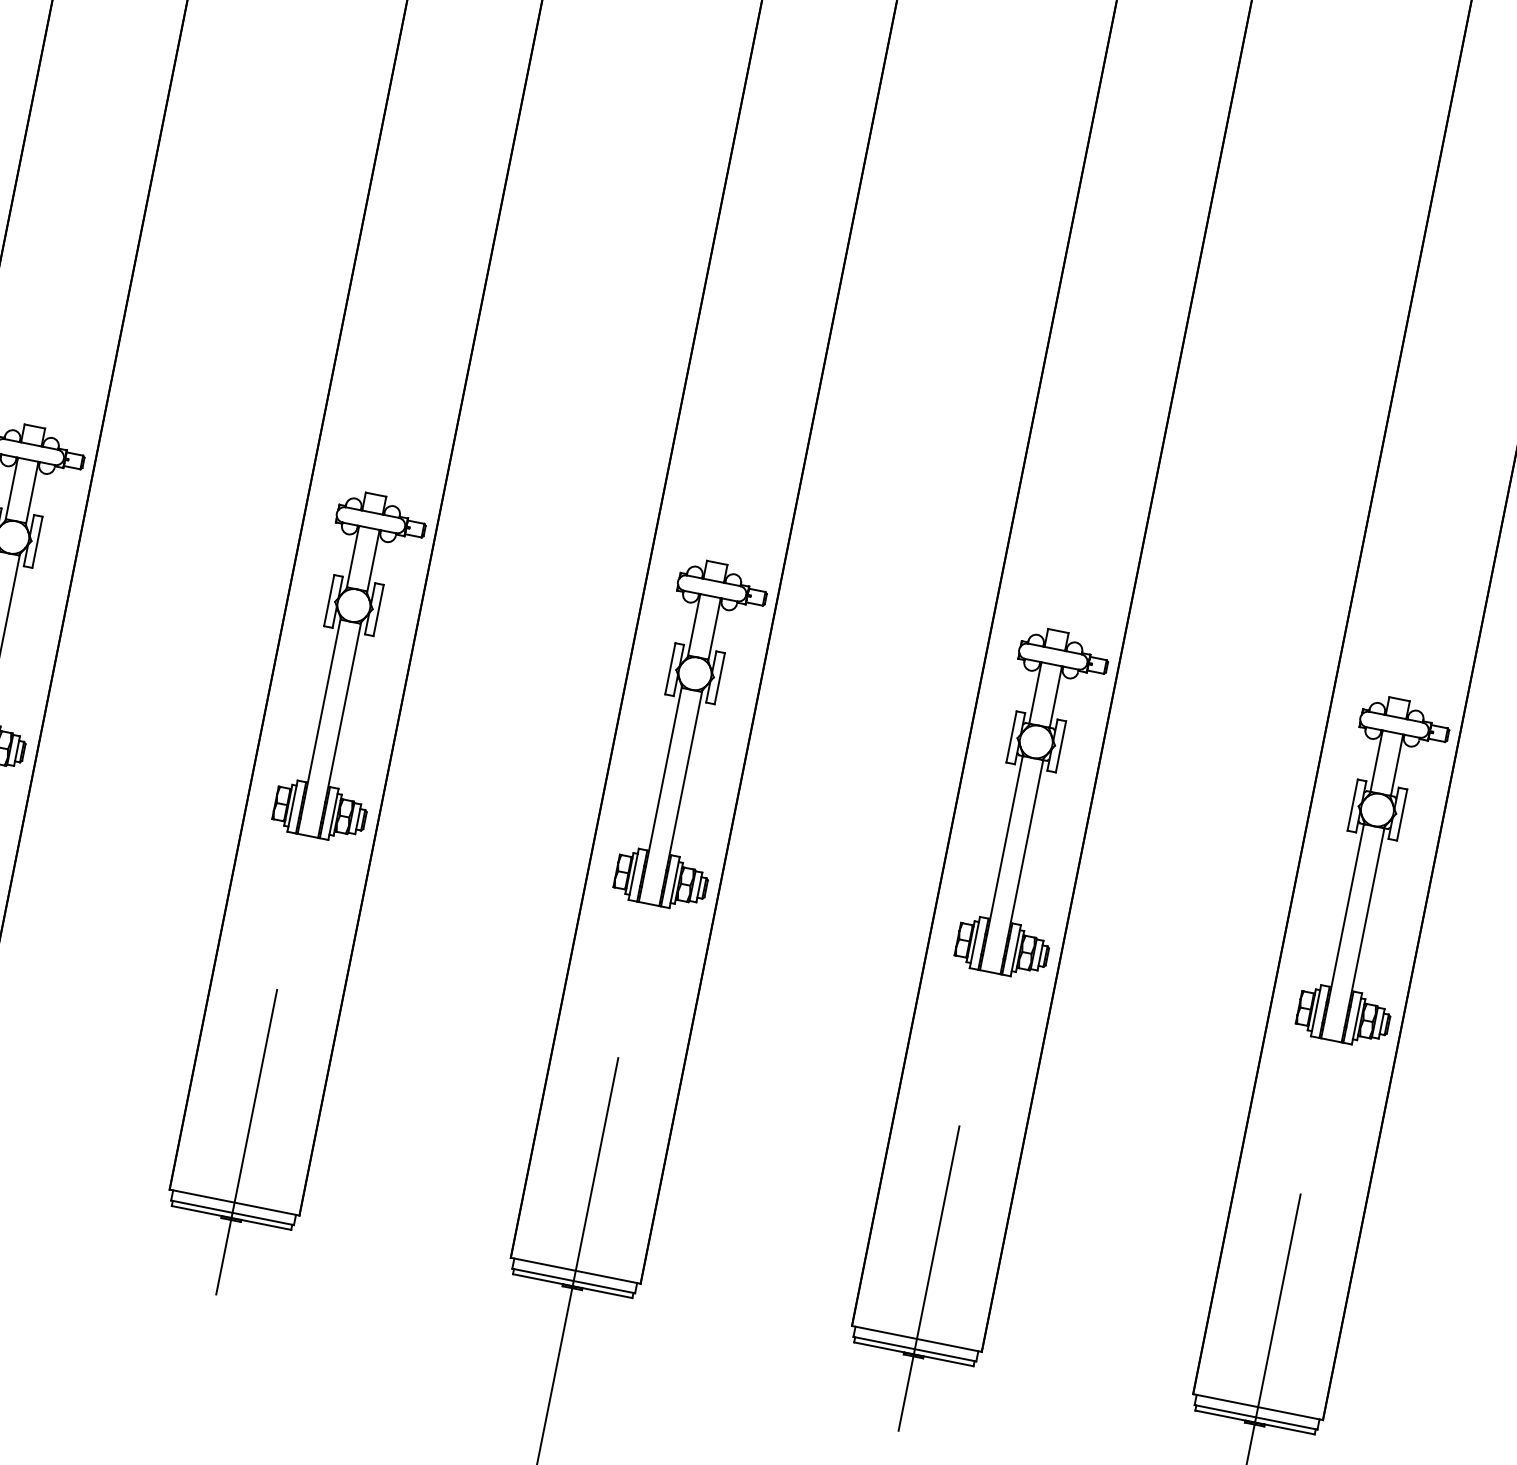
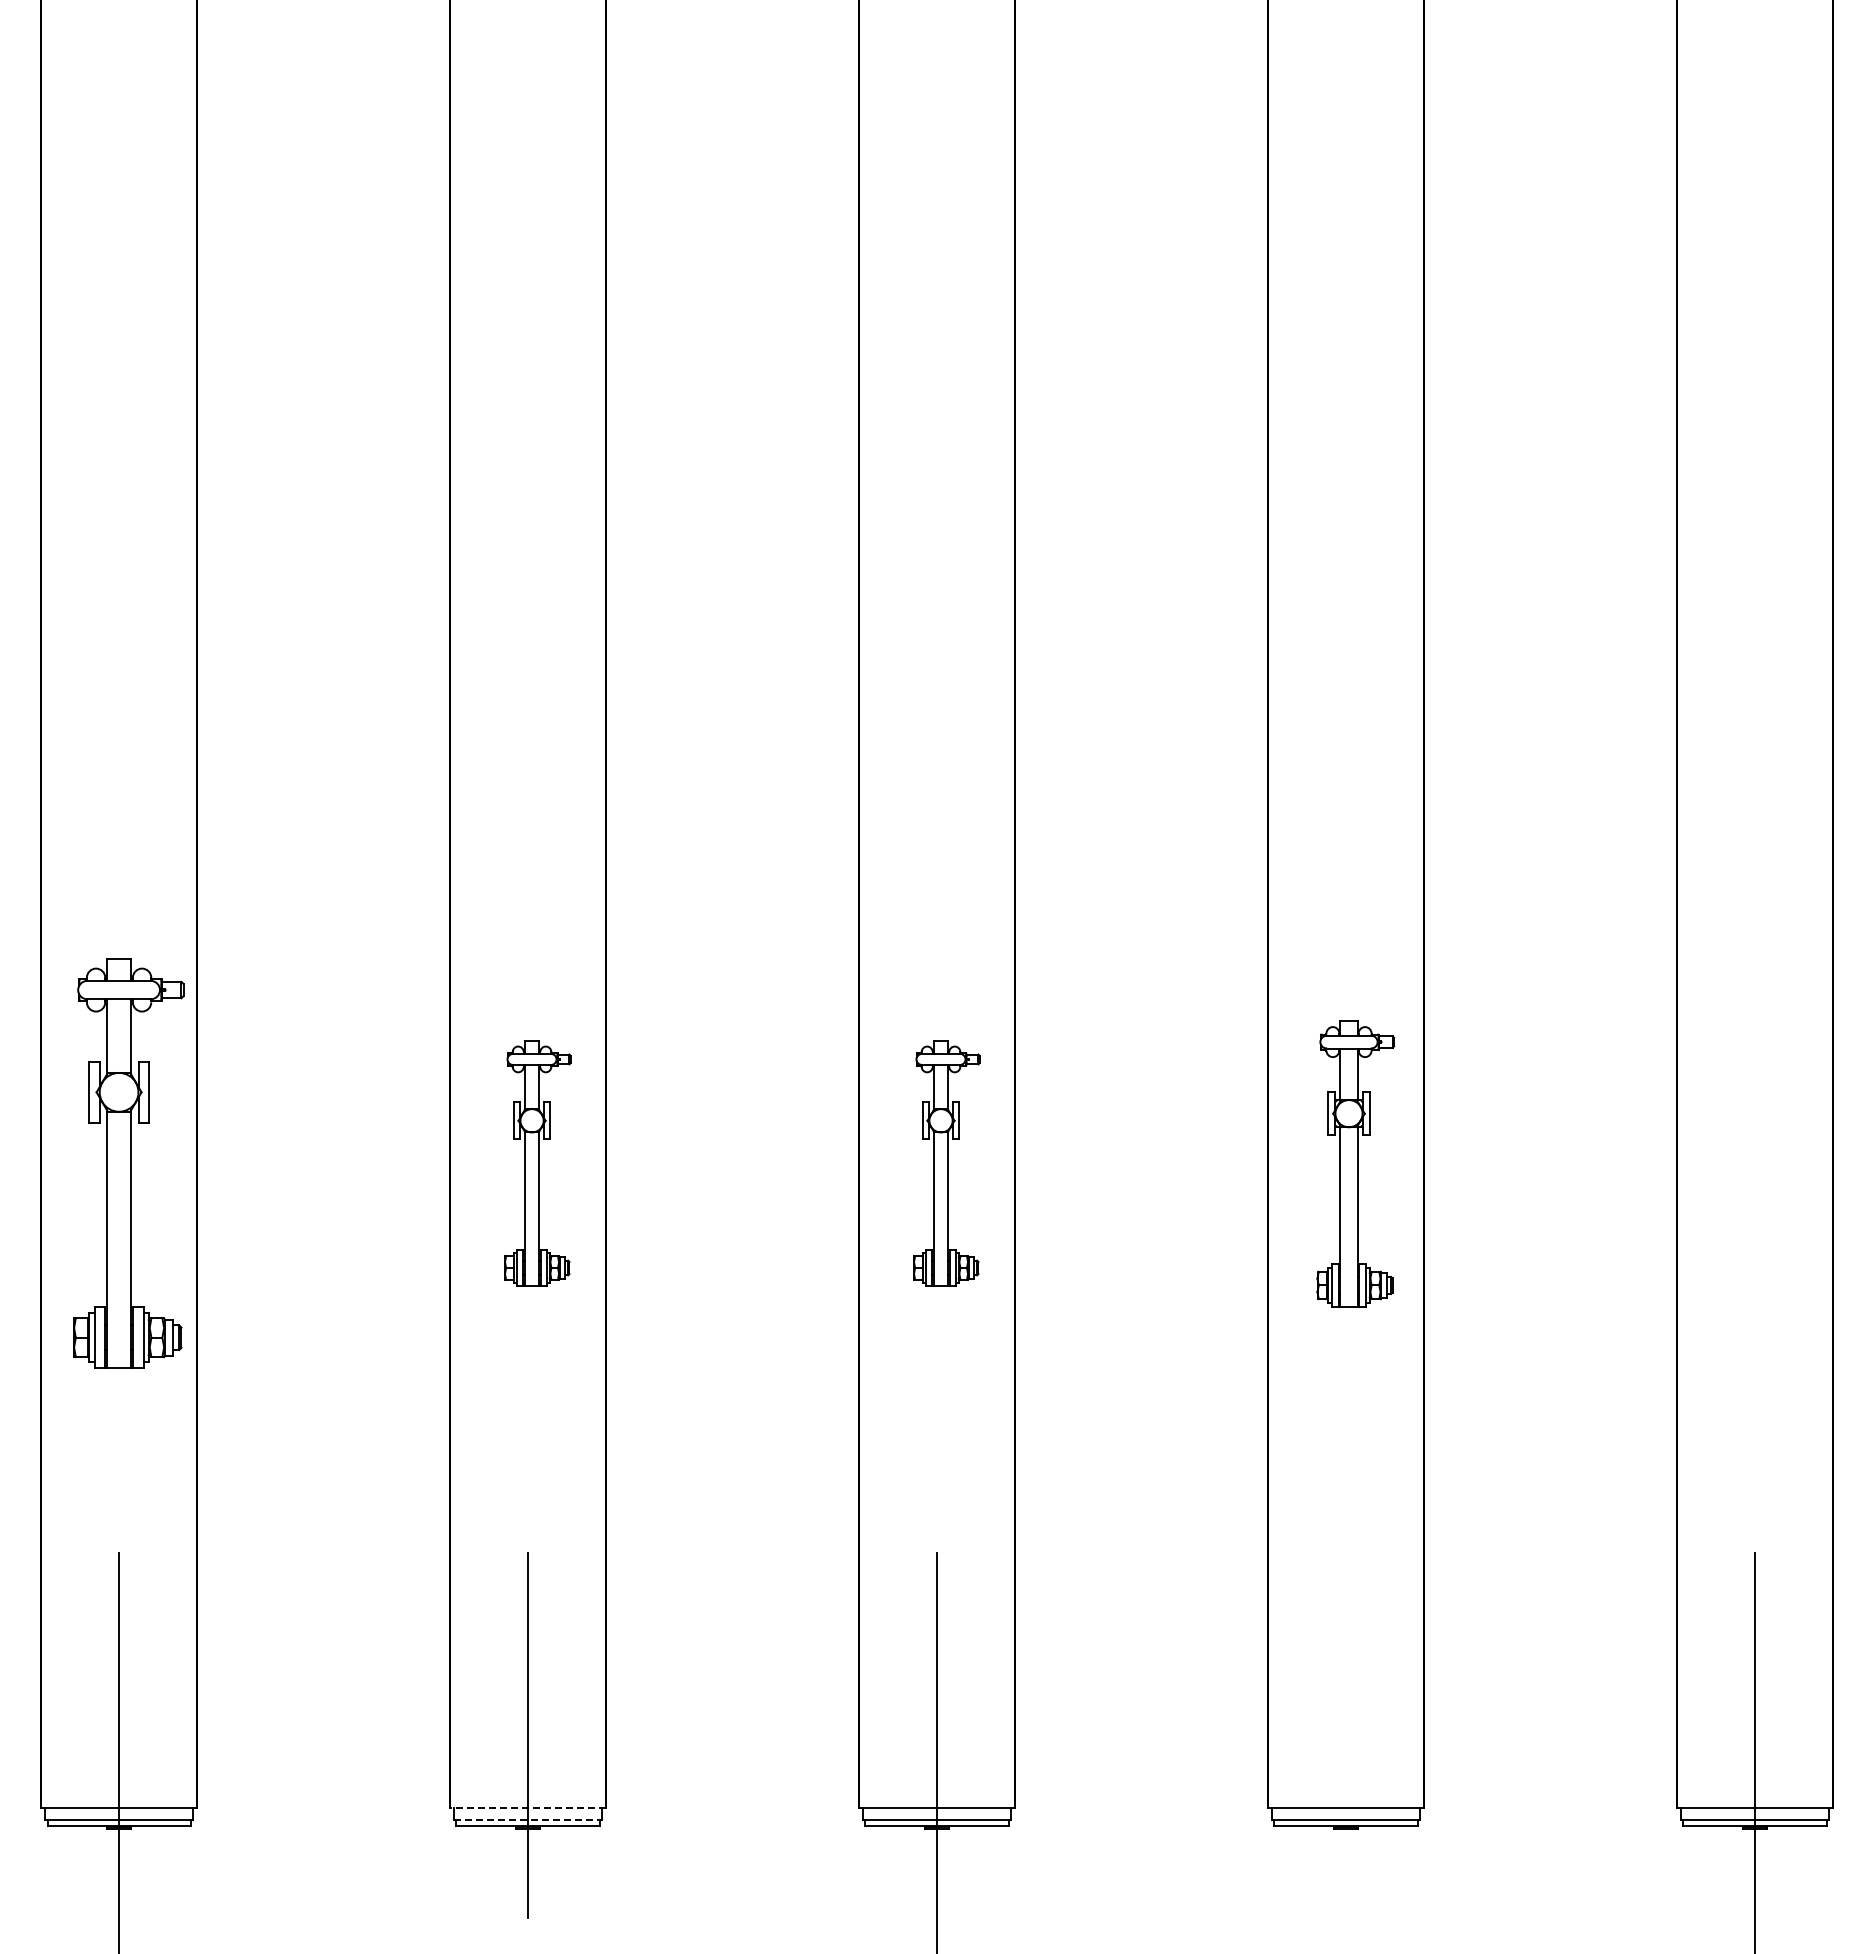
part: (349, 666) -> (537, 1163), size x0.6
part: (691, 734) -> (946, 1163), size x0.6
part: (1032, 802) -> (1355, 1163), size x0.7
part: (1373, 871) -> (1764, 1163), removed
line: (234, 1203) -> (528, 1808), solid -> dashed
line: (232, 1213) -> (528, 1820), solid -> dashed
line: (929, 1278) -> (1346, 1735), removed

